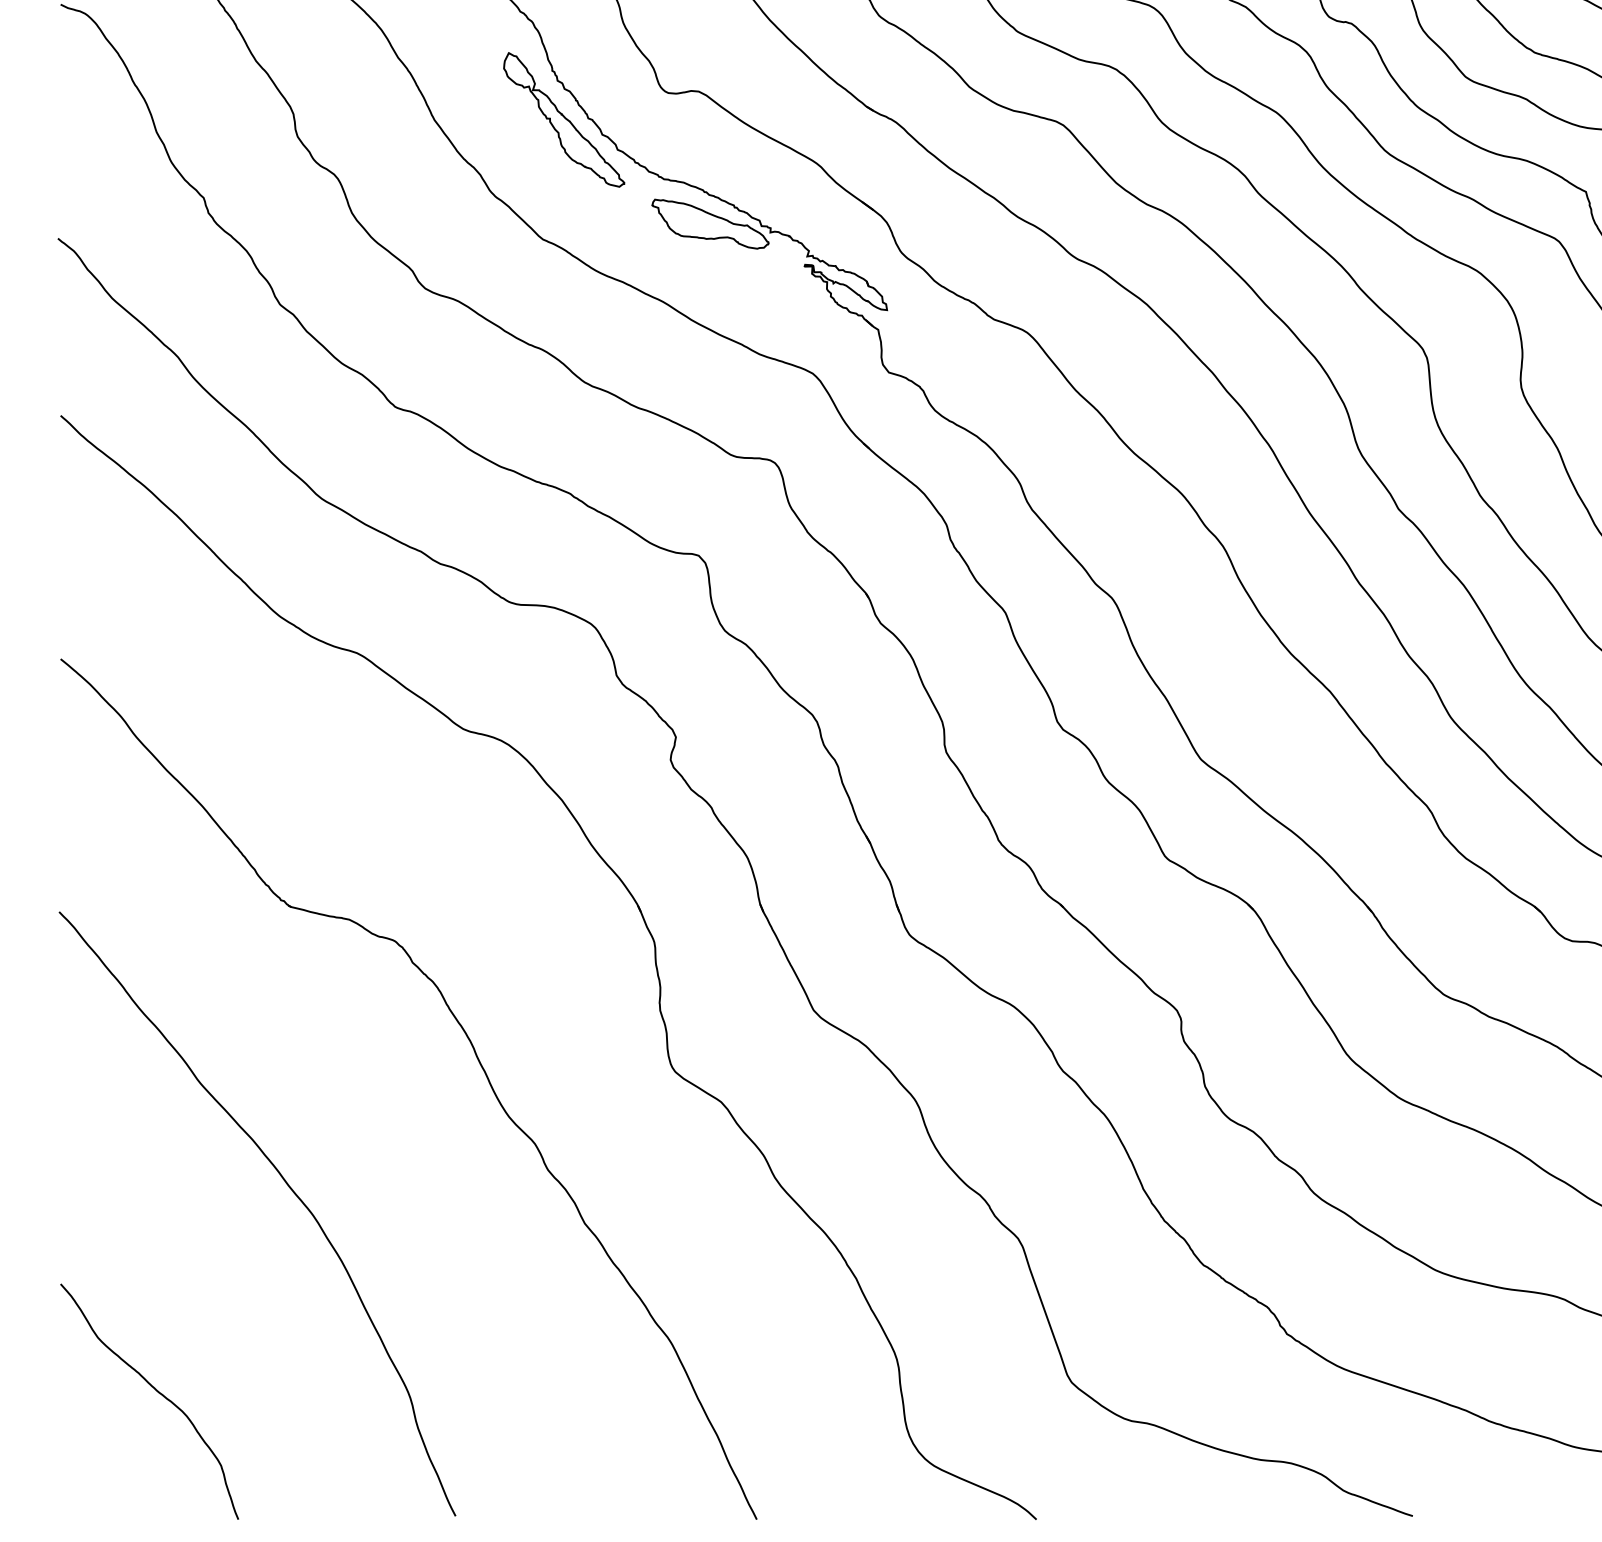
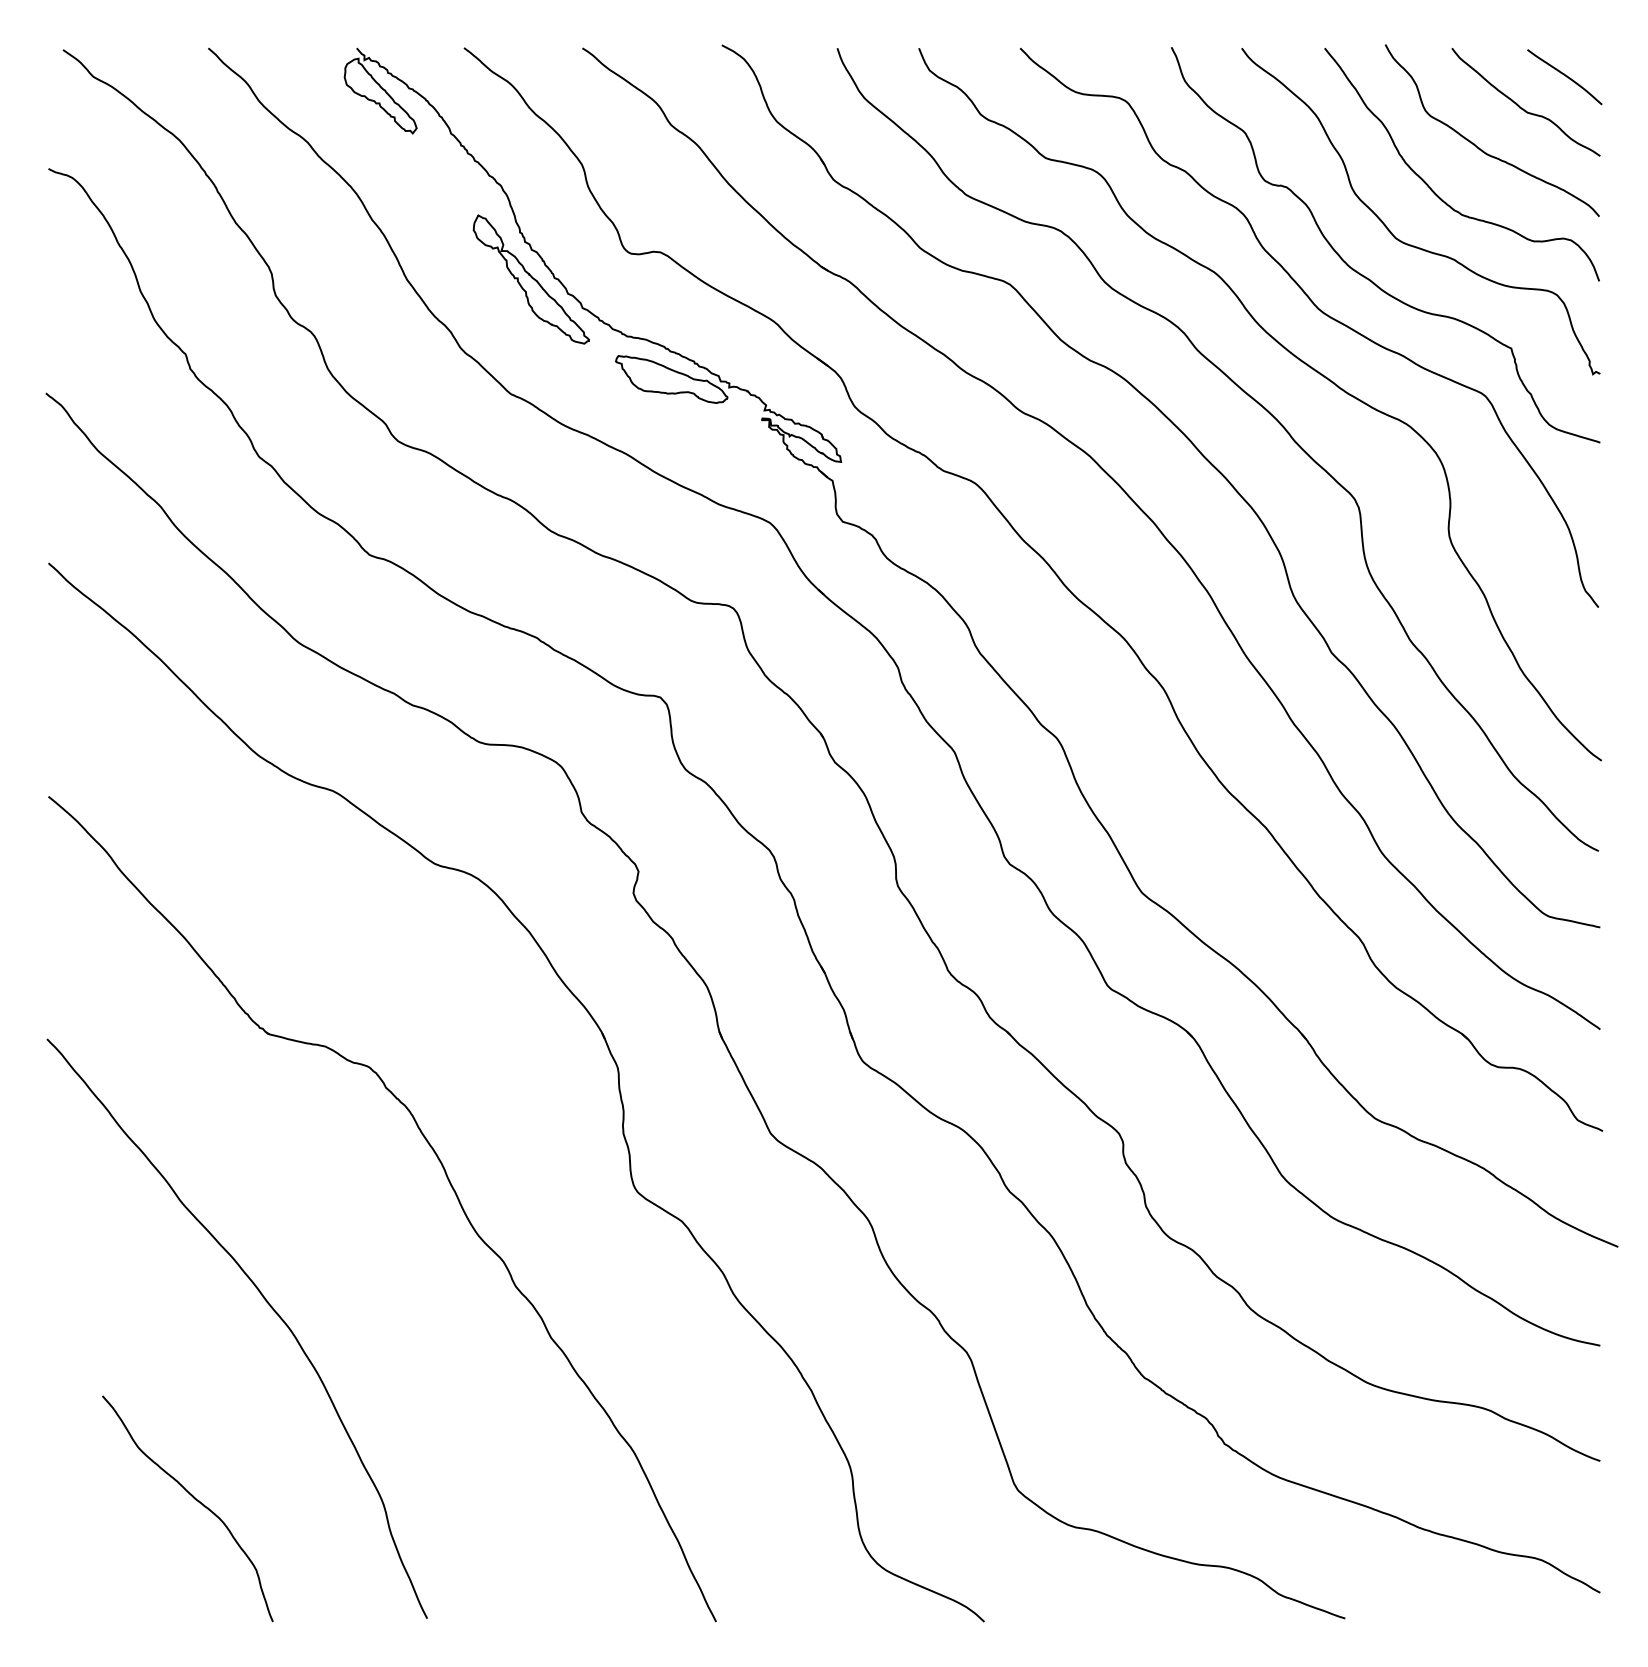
curve: (157, 1393) -> (195, 1500), moved

